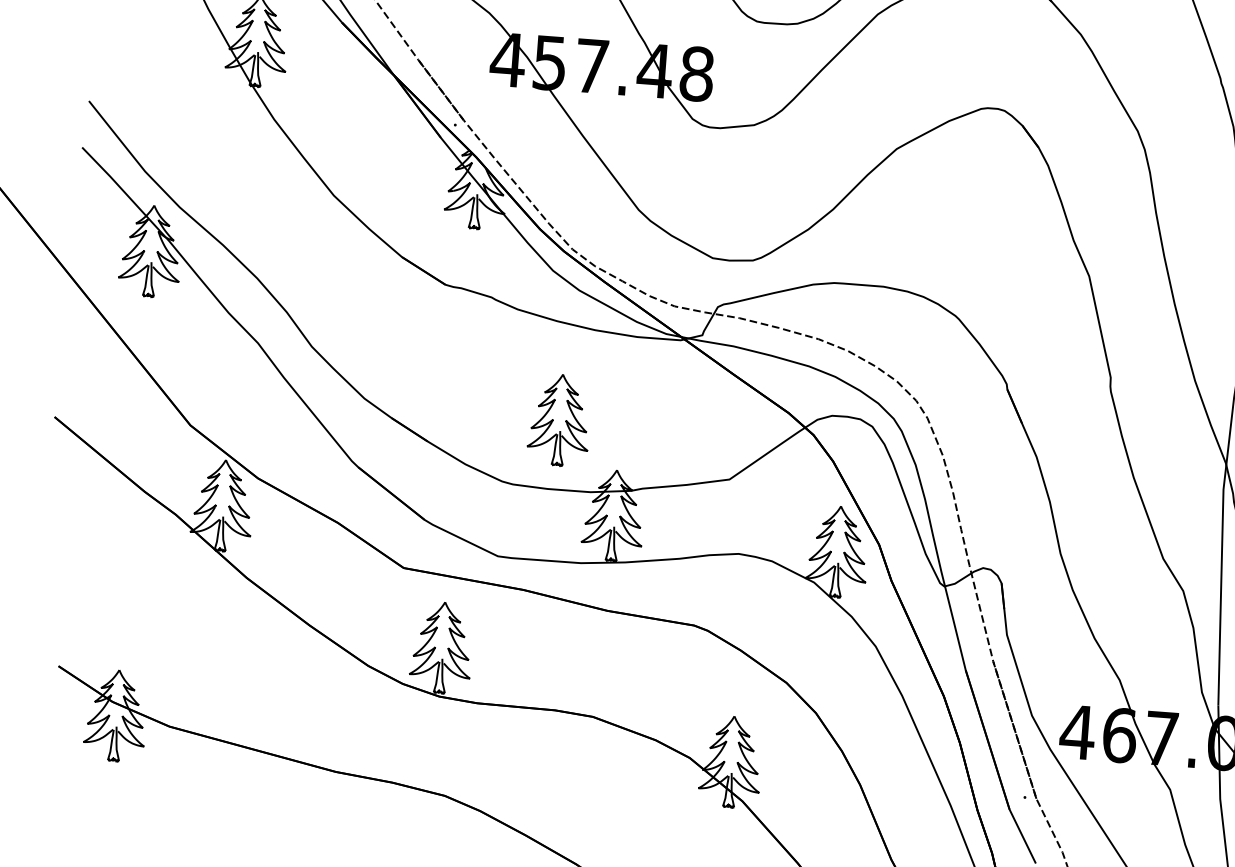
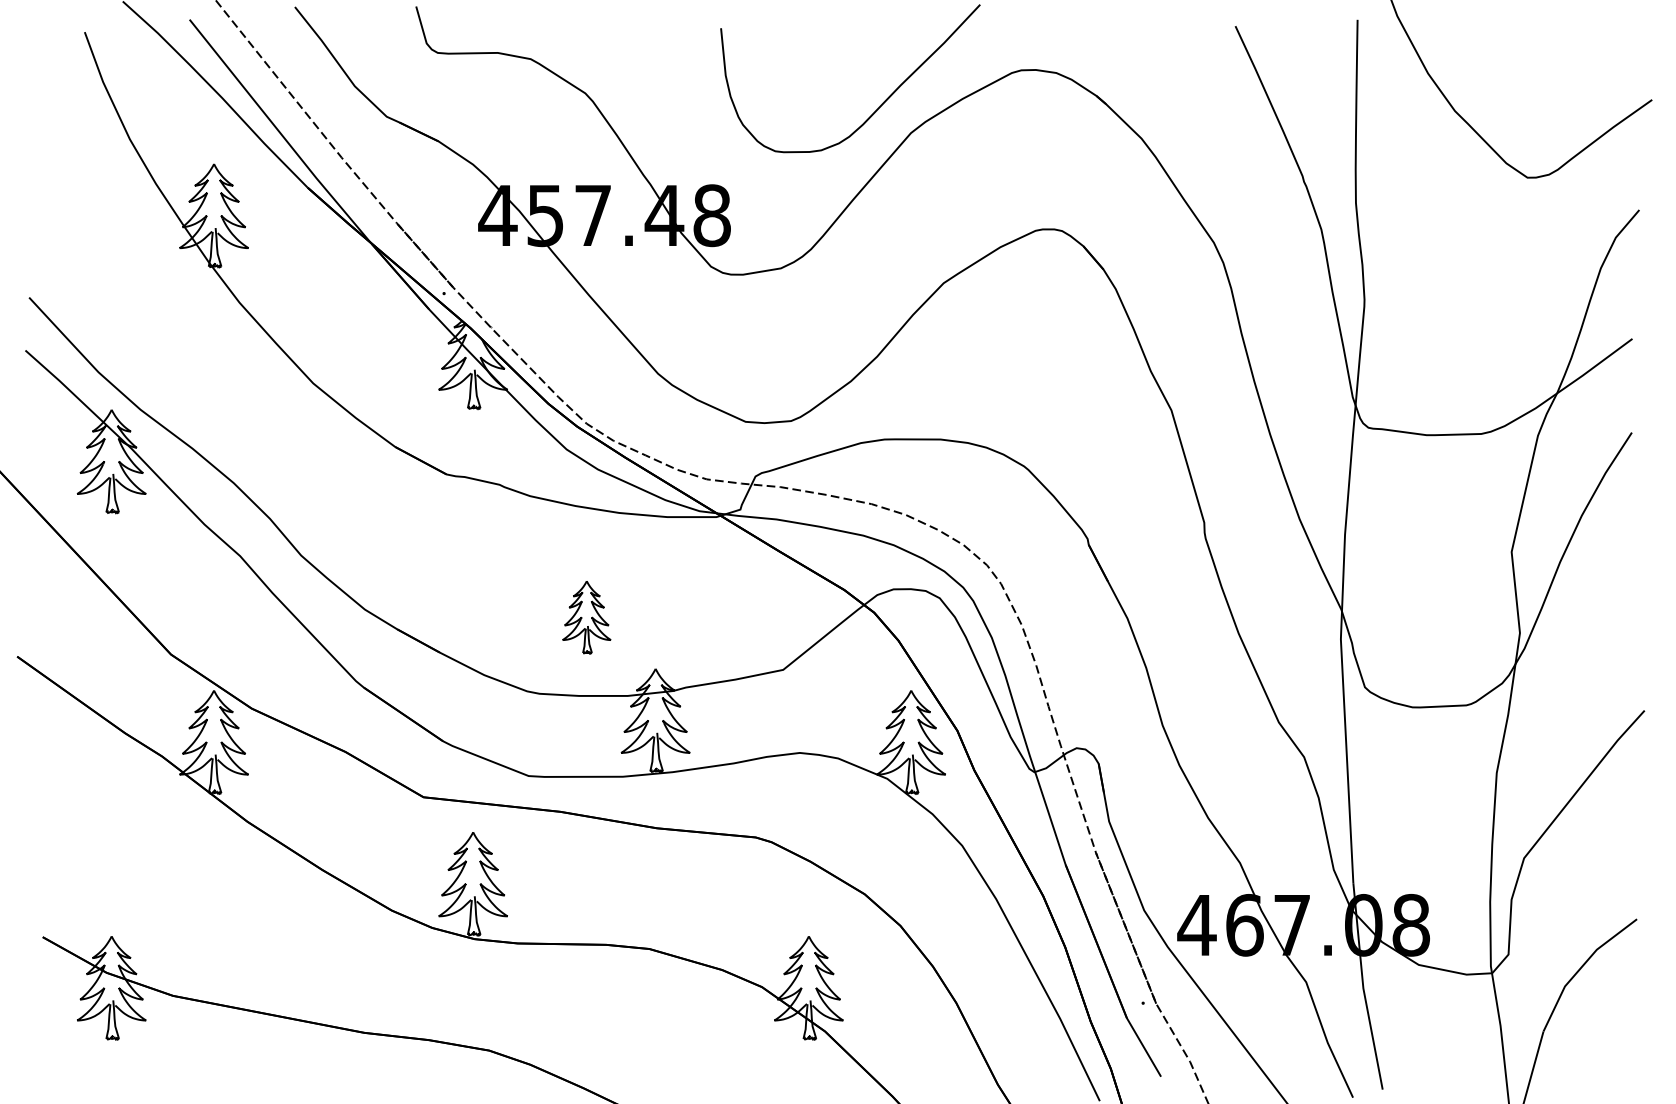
part: (559, 420) -> (586, 617), size x0.7

